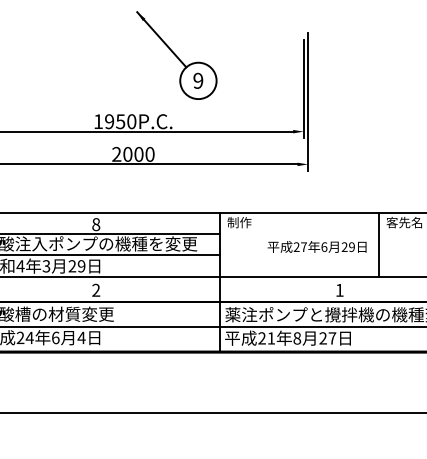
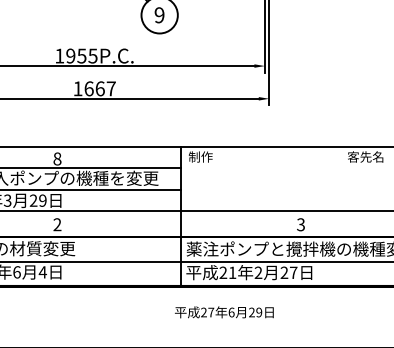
text: (131, 121) -> (92, 55), 1950P.C. -> 1955P.C.
text: (133, 153) -> (94, 87), 2000 -> 1667
line: (378, 244) -> (339, 178), removed
text: (316, 246) -> (223, 311), moved
text: (339, 289) -> (300, 223), 1 -> 3
text: (297, 338) -> (258, 272), 8 -> 2

